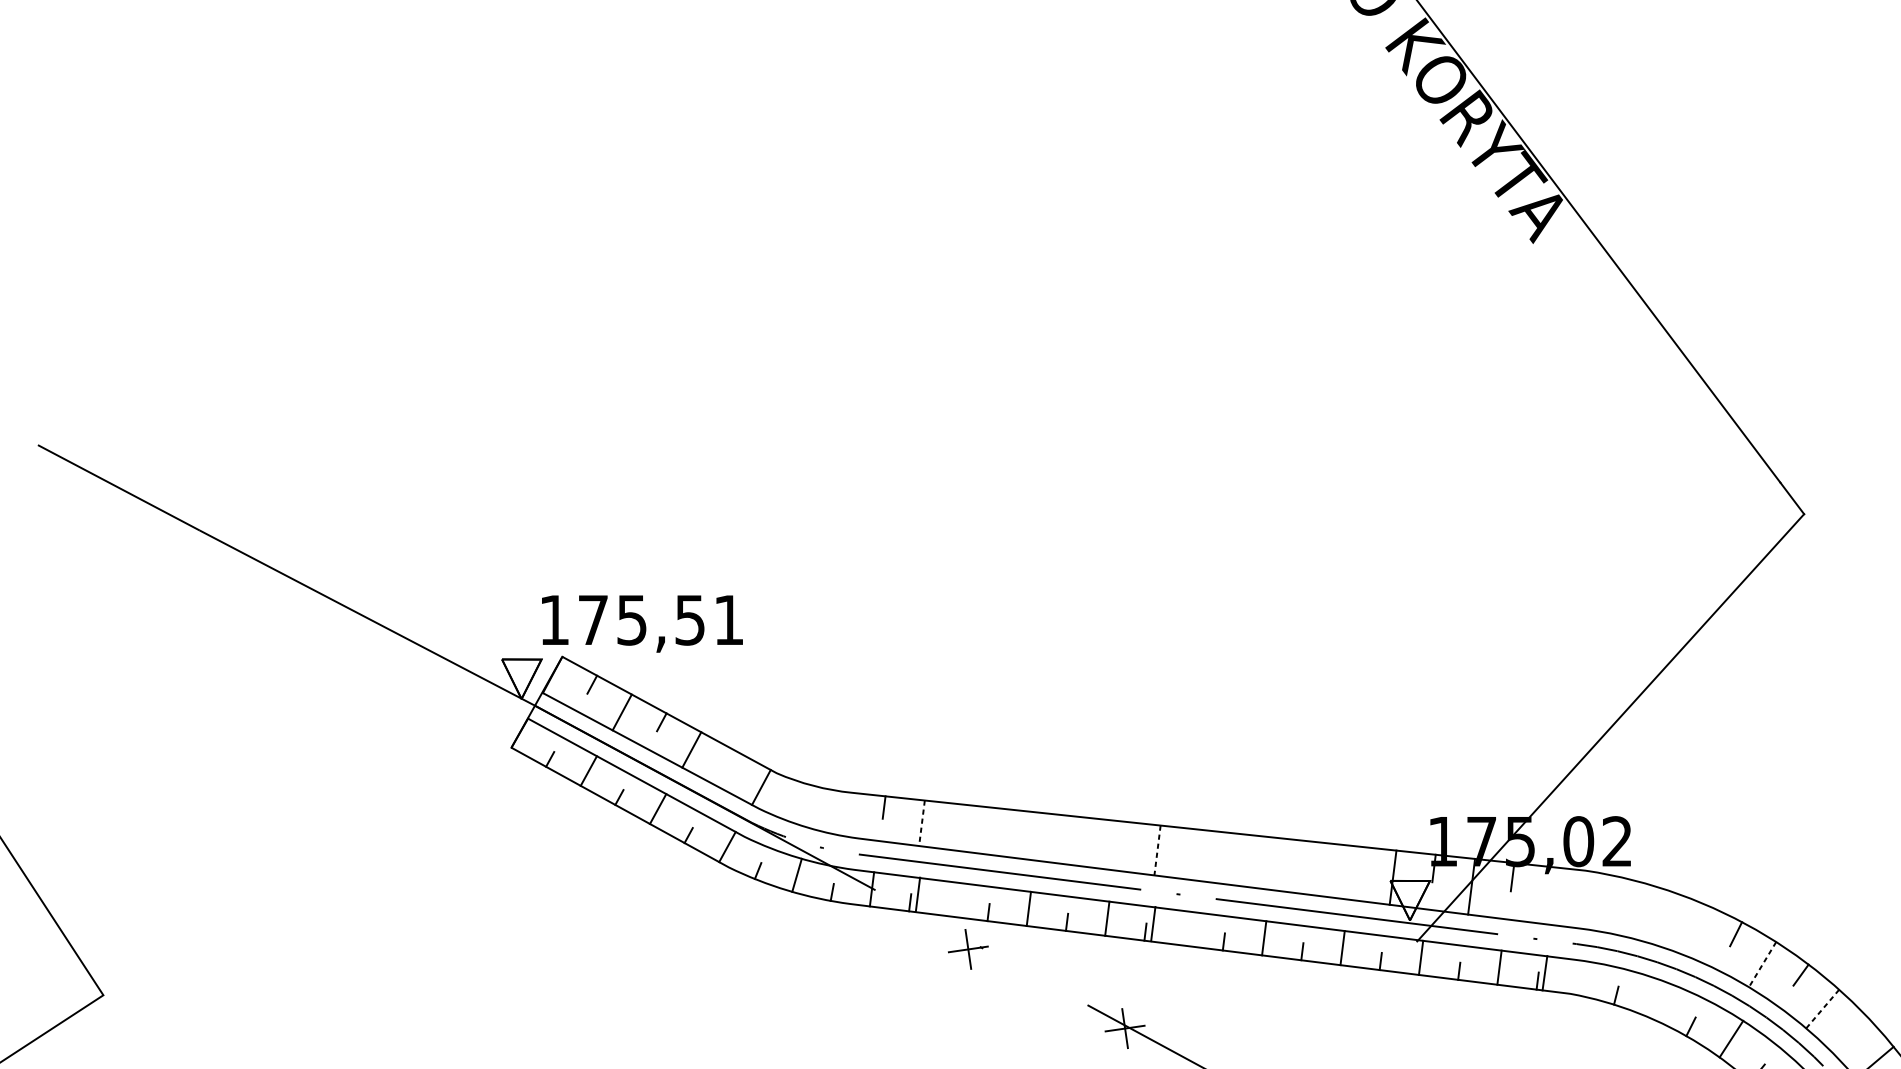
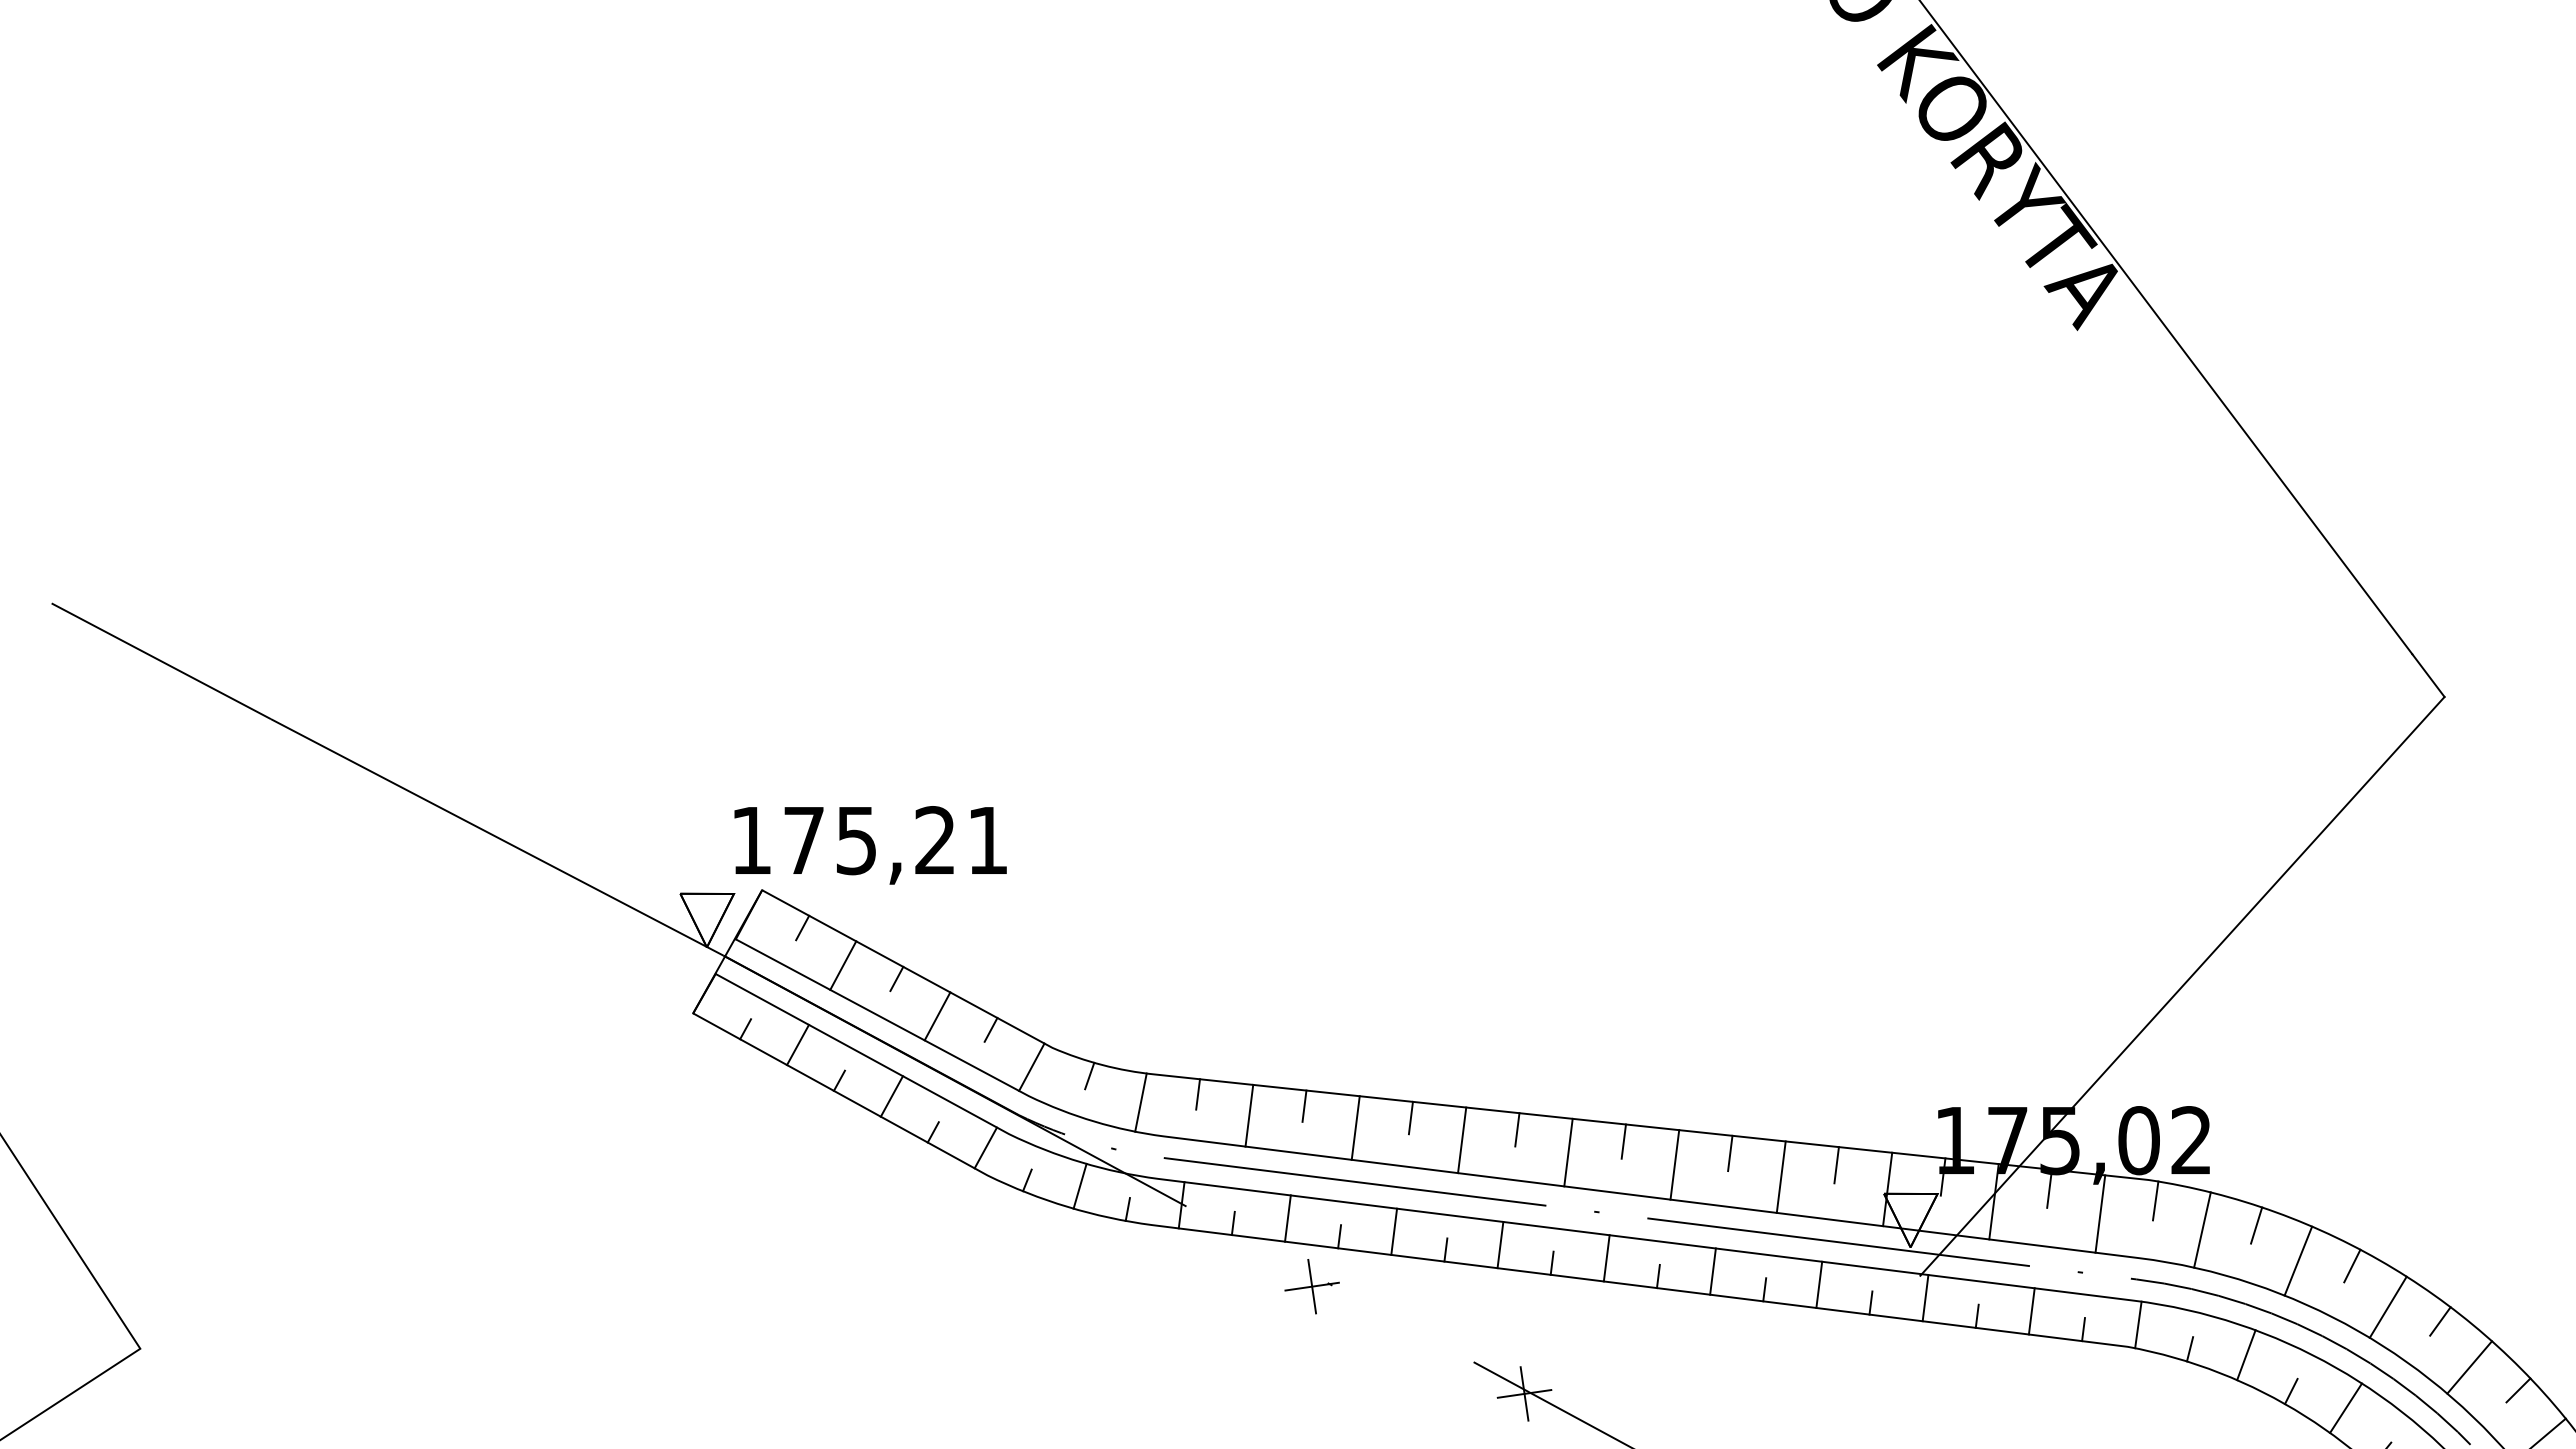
text: (689, 620) -> (934, 840), 175,51 -> 175,21
line: (730, 759) -> (990, 1029), added
line: (803, 793) -> (1089, 1075), added
line: (841, 813) -> (1140, 1102), added
line: (962, 815) -> (1304, 1105), added
line: (922, 823) -> (1249, 1116), dashed -> solid
line: (1040, 824) -> (1410, 1117), added
line: (1000, 831) -> (1355, 1127), added
line: (1119, 833) -> (1517, 1129), added
line: (1079, 841) -> (1462, 1140), added
line: (1198, 842) -> (1623, 1141), added
line: (1157, 851) -> (1568, 1153), dashed -> solid
line: (1277, 851) -> (1730, 1153), added
line: (1235, 859) -> (1674, 1164), added
line: (1355, 860) -> (1836, 1165), added
line: (1314, 868) -> (1780, 1176), added
line: (1590, 885) -> (2155, 1200), added
line: (917, 894) -> (1287, 1218), moved
line: (1550, 895) -> (2100, 1213), added
line: (1665, 904) -> (2256, 1225), added
line: (1625, 907) -> (2202, 1229), added
line: (1153, 924) -> (1606, 1258), moved
line: (1696, 930) -> (2298, 1260), added
line: (1762, 964) -> (2388, 1307), dashed -> solid
line: (1545, 972) -> (2138, 1324), moved
line: (1657, 1000) -> (2246, 1355), added
line: (1822, 1009) -> (2469, 1367), dashed -> solid
line: (1858, 1026) -> (2518, 1390), added

